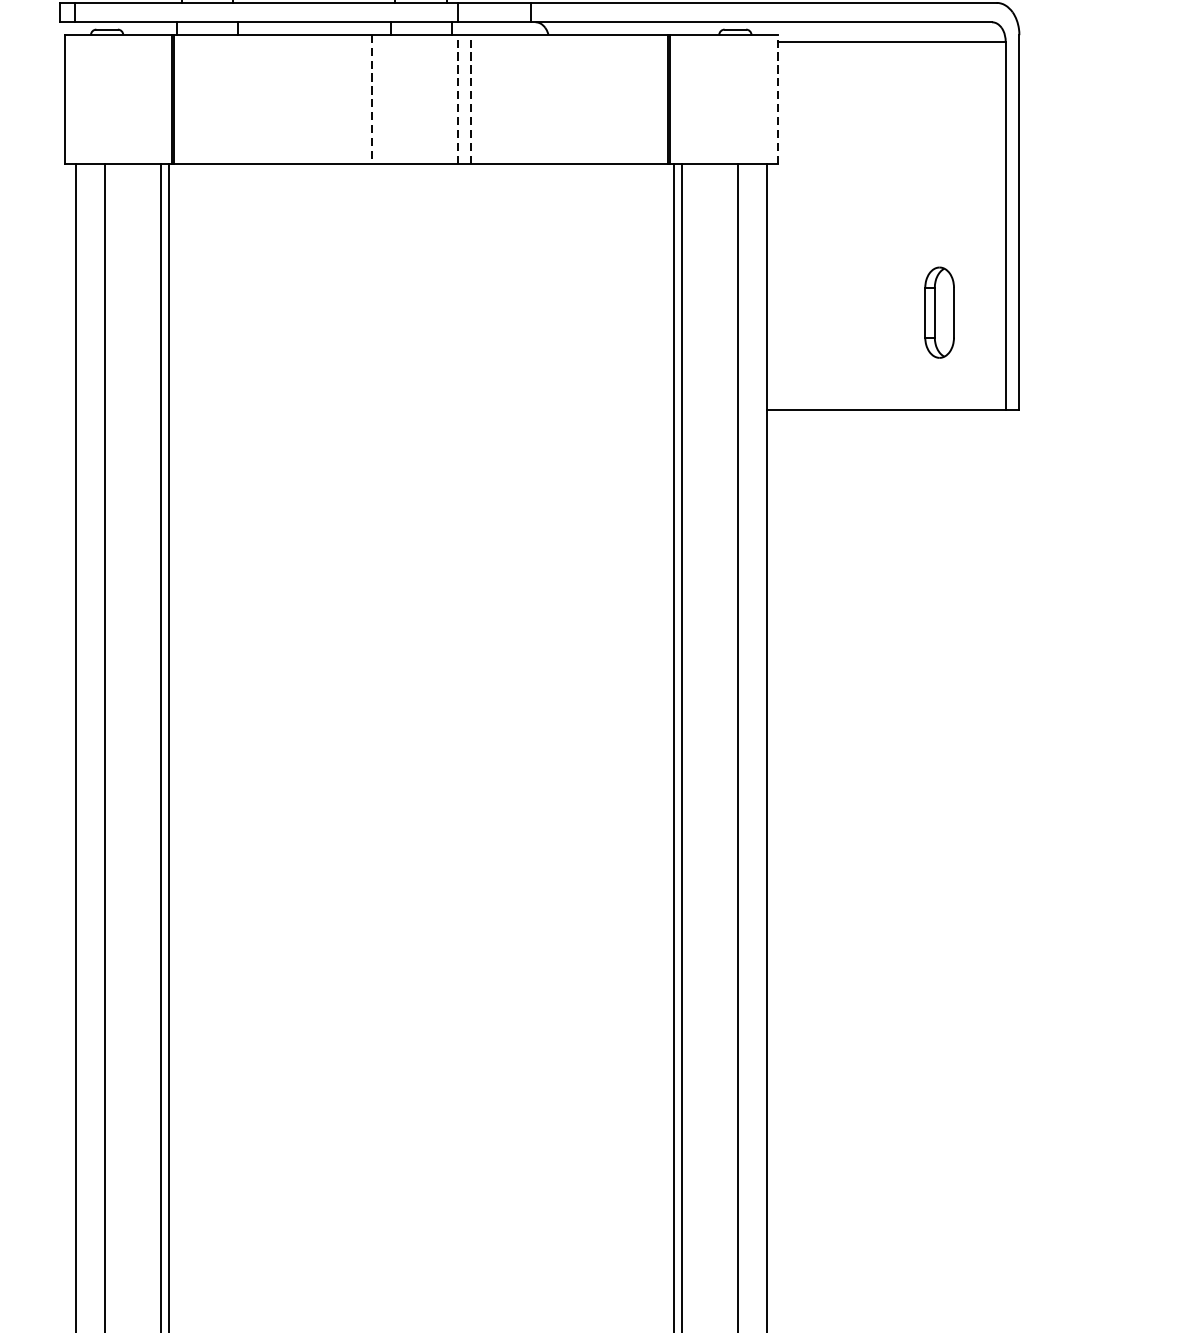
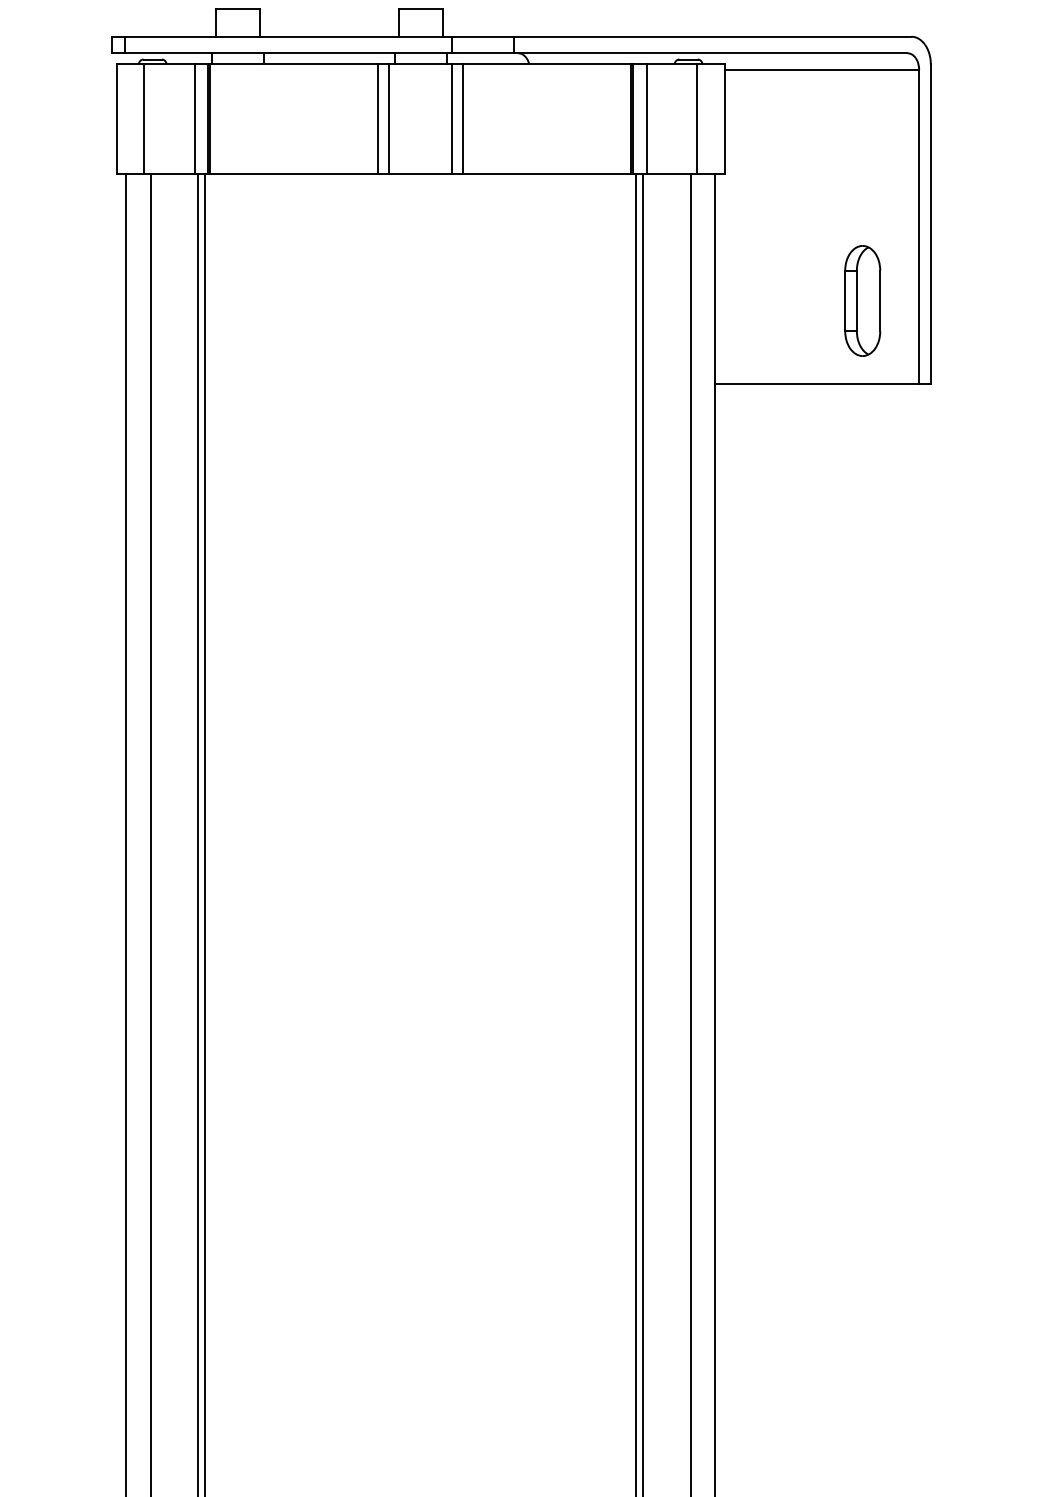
line: (97, 98) -> (144, 118), added
line: (156, 98) -> (194, 118), added
line: (384, 98) -> (389, 118), added
line: (458, 98) -> (452, 118), dashed -> solid
line: (471, 98) -> (463, 118), dashed -> solid
line: (686, 98) -> (646, 118), added
line: (744, 98) -> (696, 118), added
line: (777, 98) -> (724, 118), dashed -> solid
line: (371, 99) -> (378, 119), dashed -> solid
part: (939, 312) -> (862, 300), size x1.43

